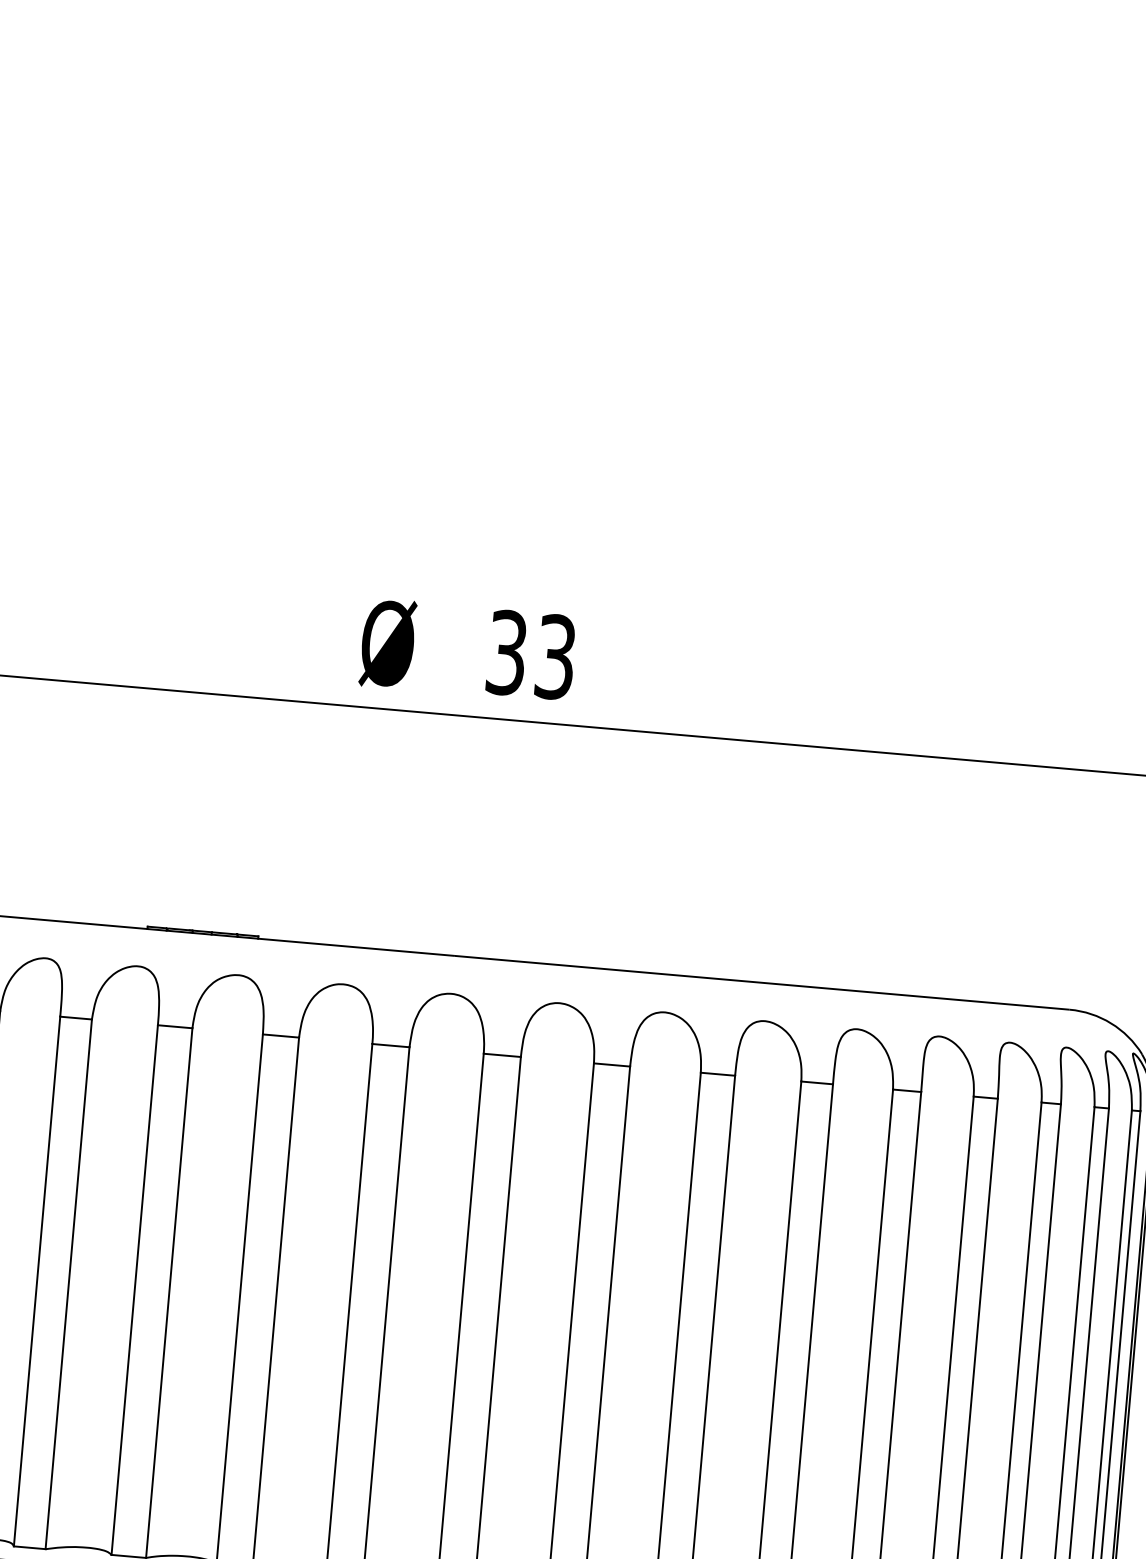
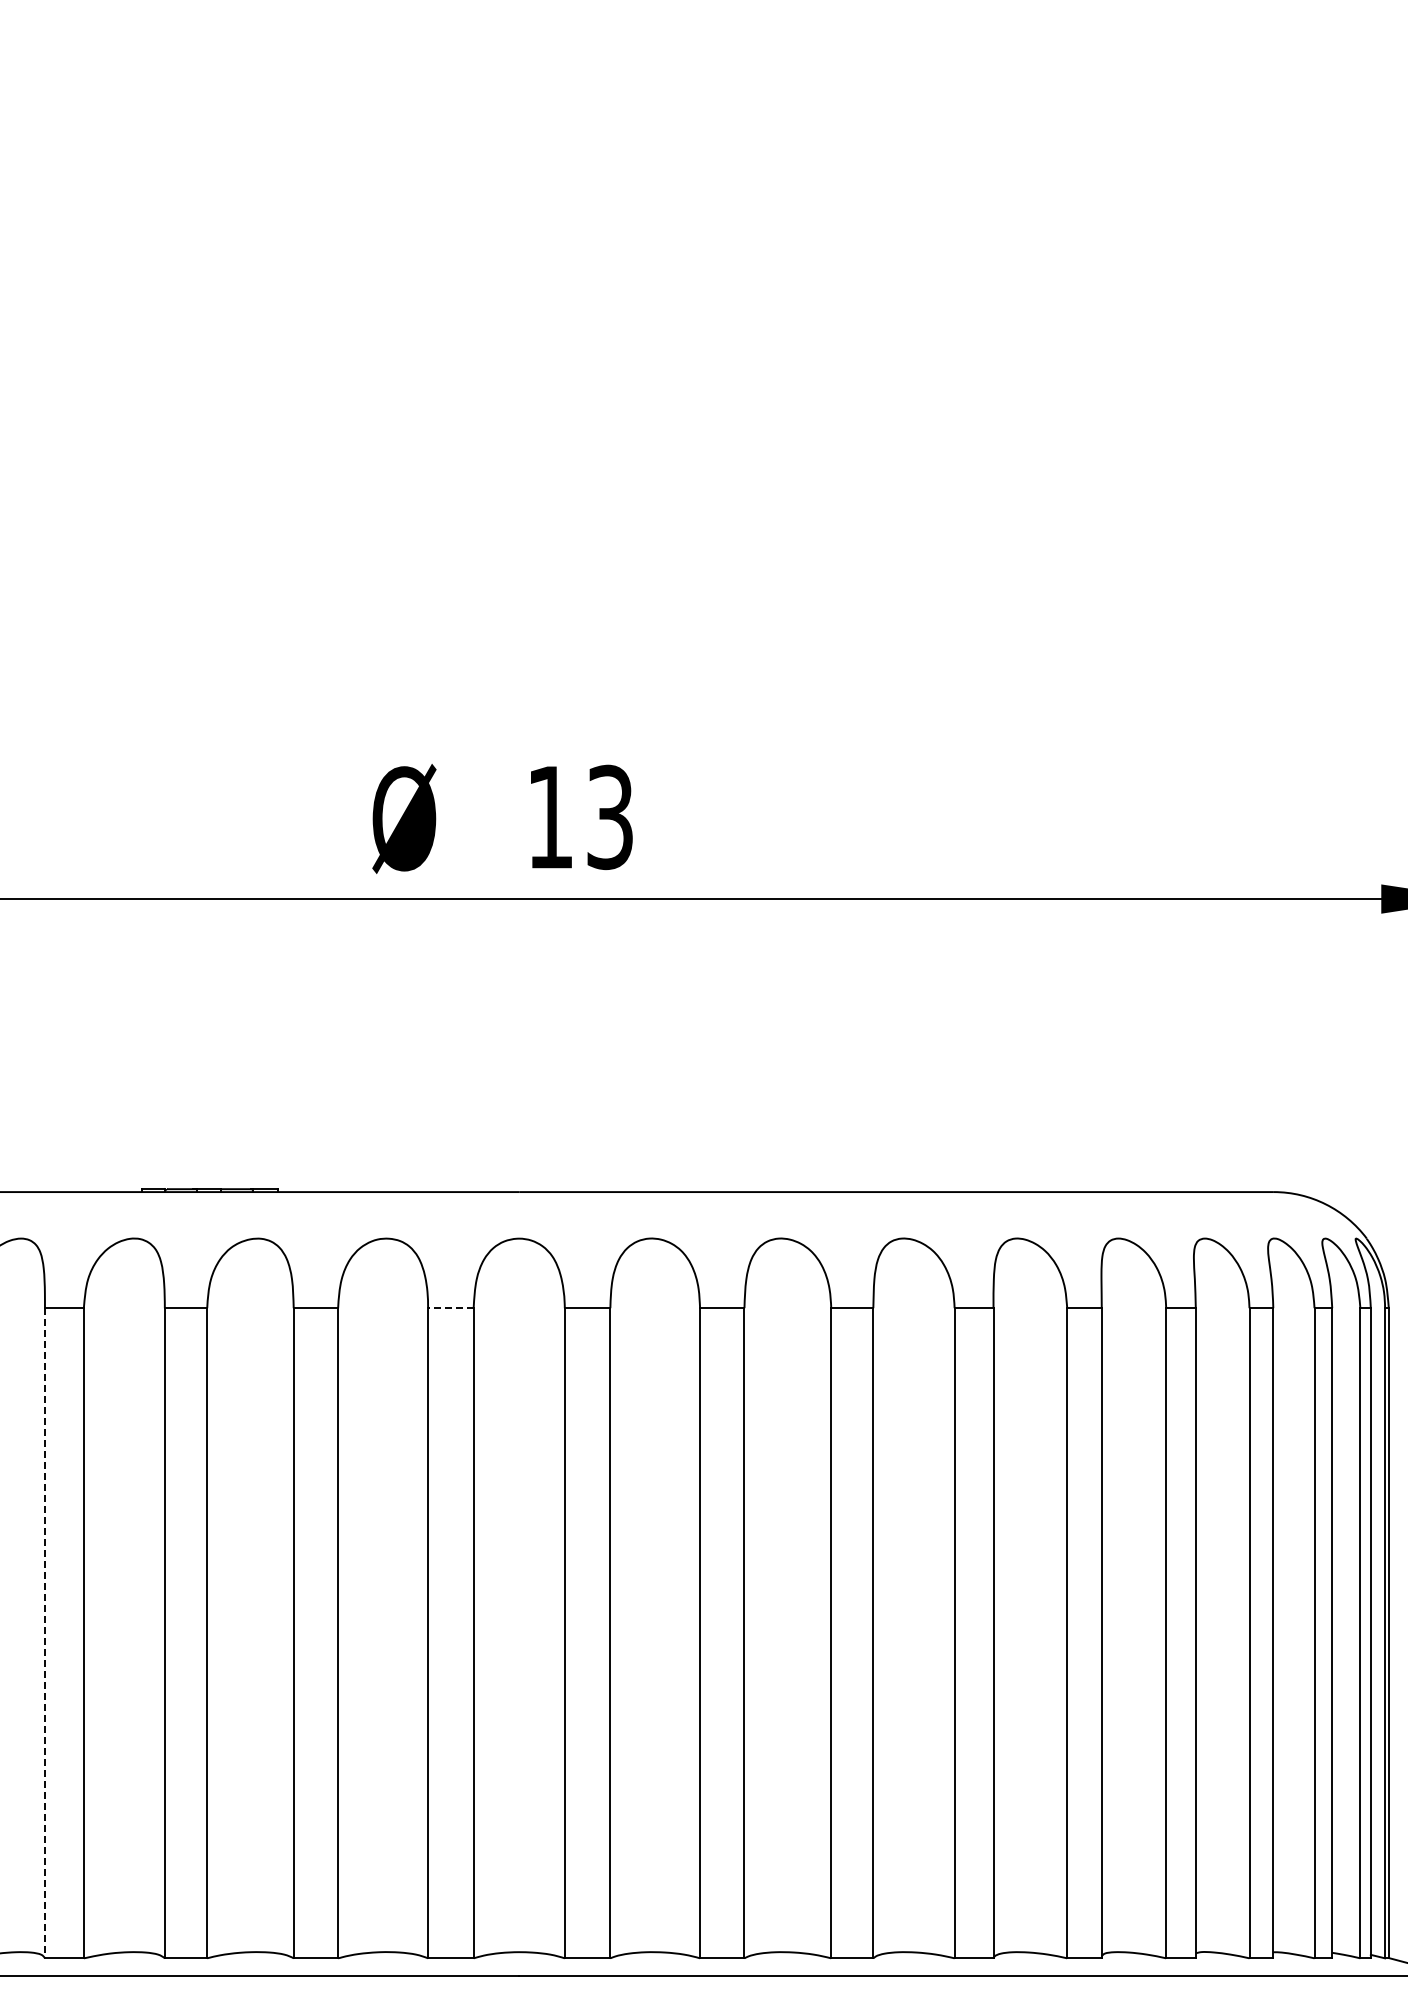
text: (506, 652) -> (549, 817), 33 -> 13
line: (390, 1045) -> (450, 1308), solid -> dashed
line: (36, 1281) -> (44, 1633), solid -> dashed

